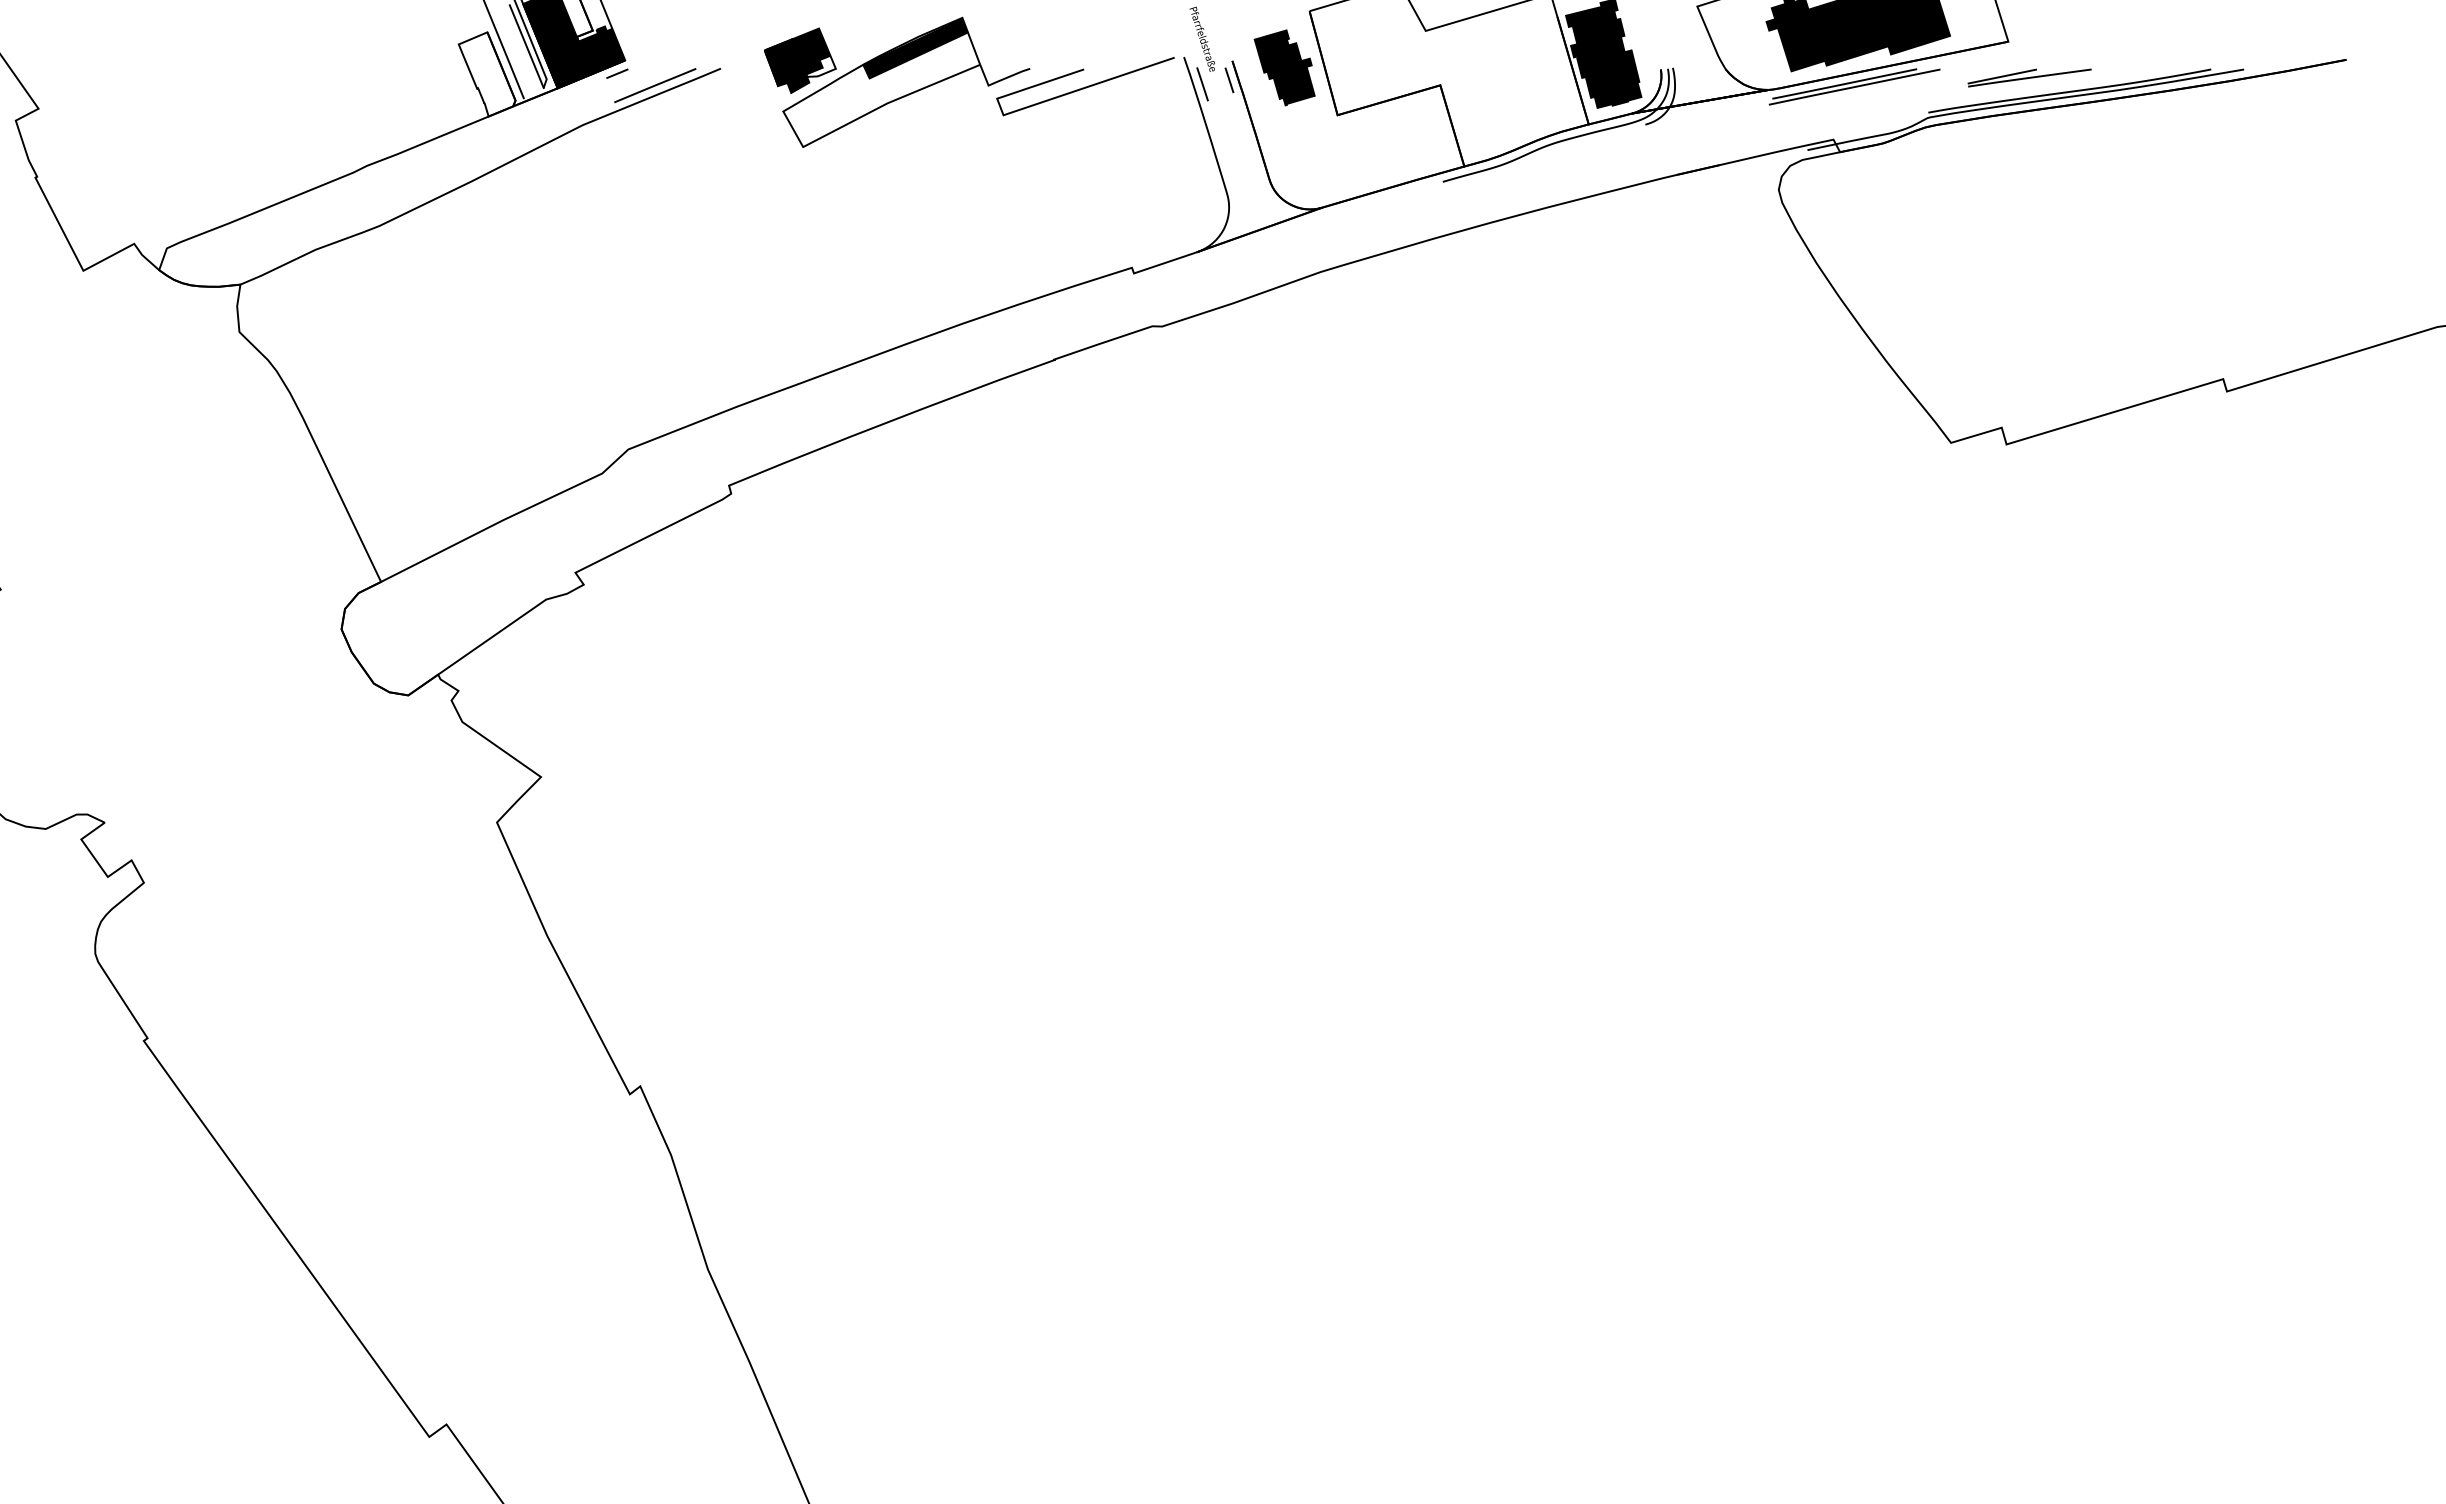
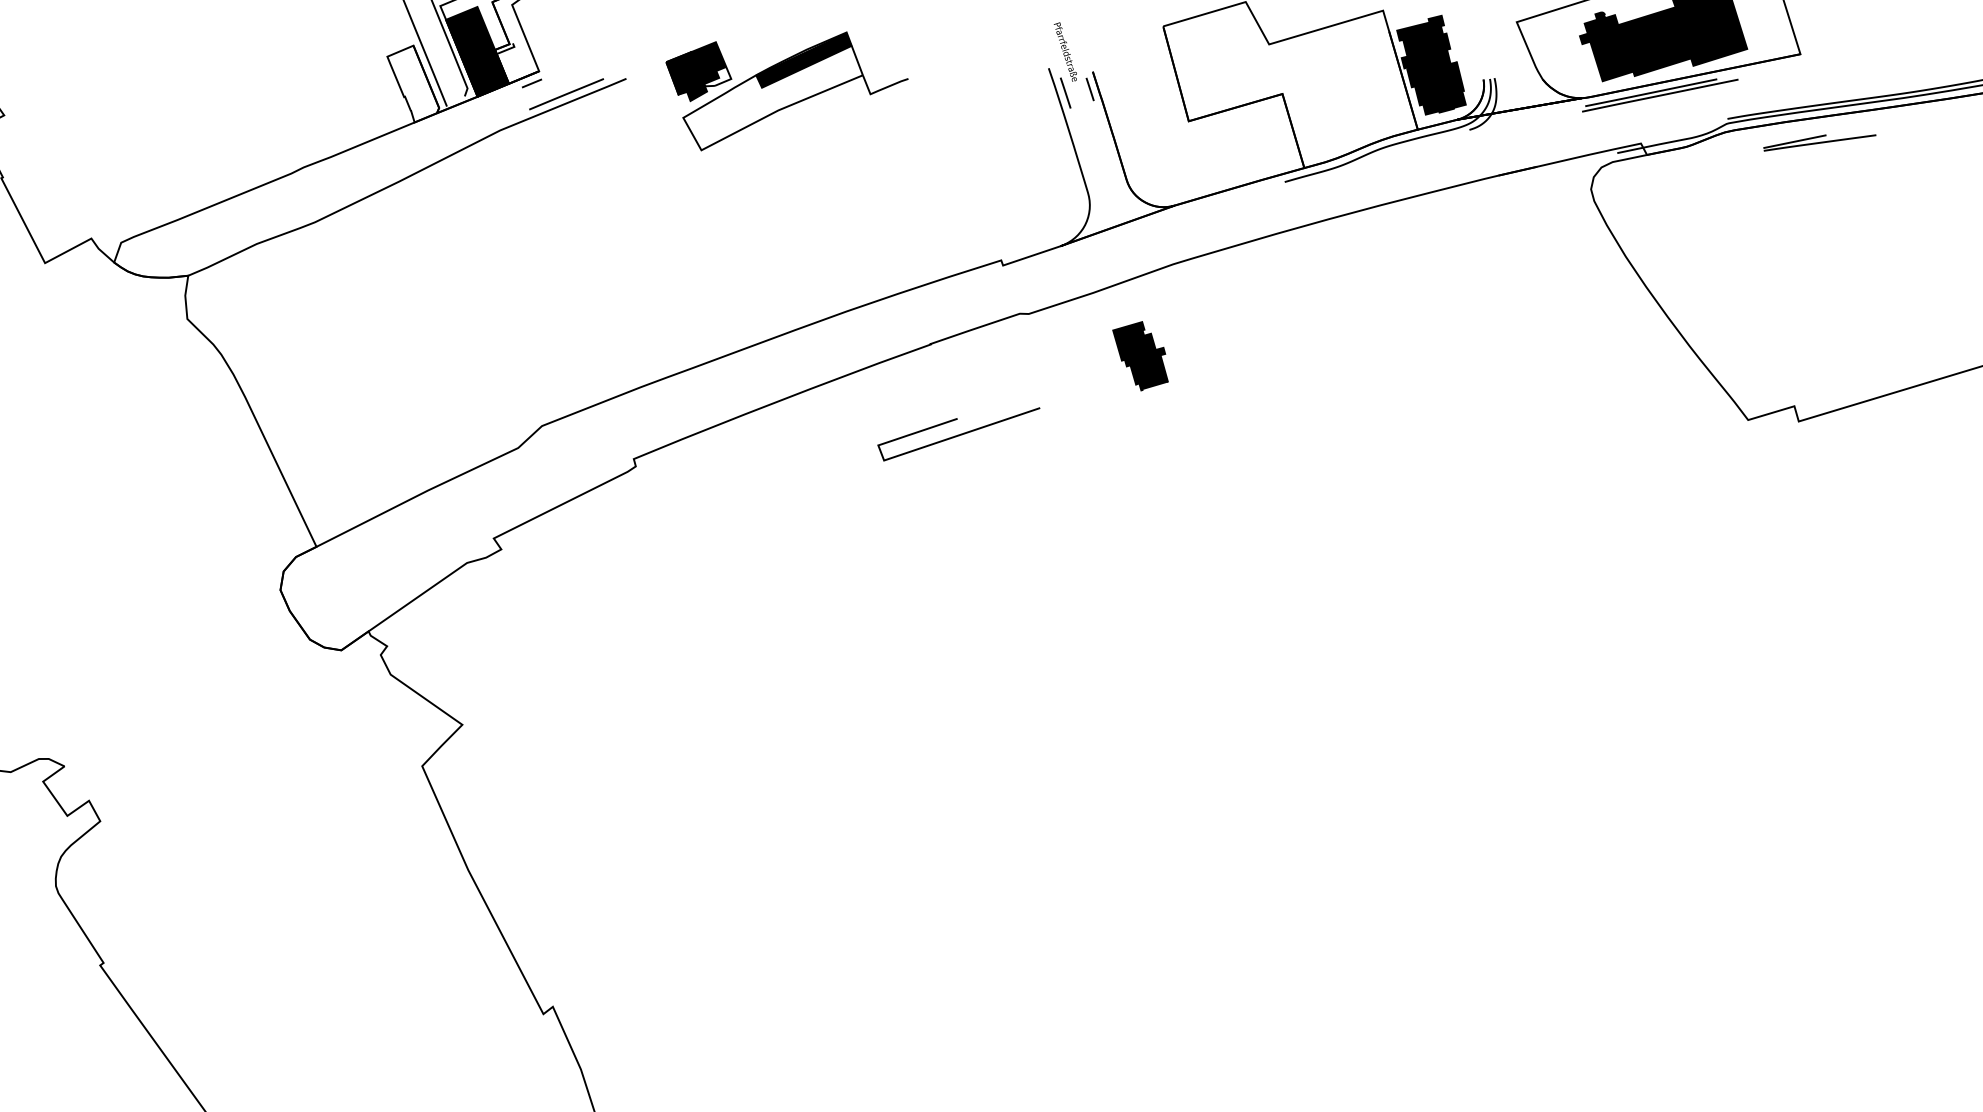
line: (526, 46) -> (449, 58), removed
fill: (601, 49) -> (517, 61), removed
part: (1284, 67) -> (1140, 355), moved
part: (2029, 77) -> (1819, 142), moved
curve: (1085, 86) -> (958, 434), moved

